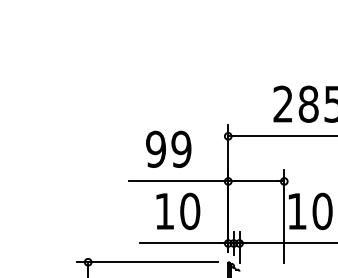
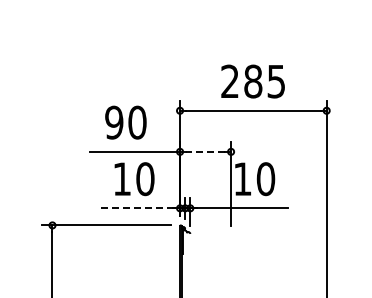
text: (181, 149) -> (137, 122), 99 -> 90
line: (256, 181) -> (205, 151), solid -> dashed
line: (180, 243) -> (136, 208), solid -> dashed

